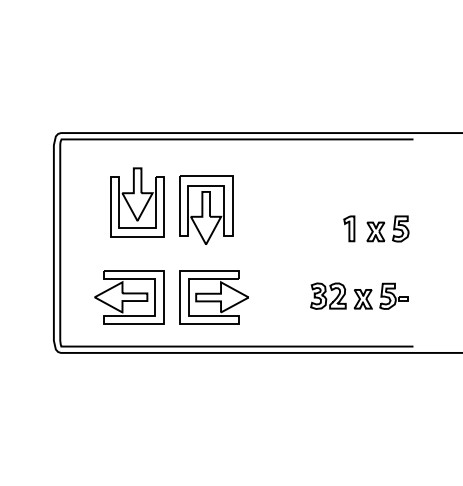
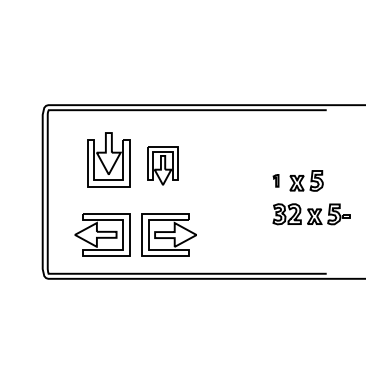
part: (206, 209) -> (163, 165), size x0.7
part: (349, 228) -> (276, 180), size x0.6
part: (359, 295) -> (311, 213), moved

